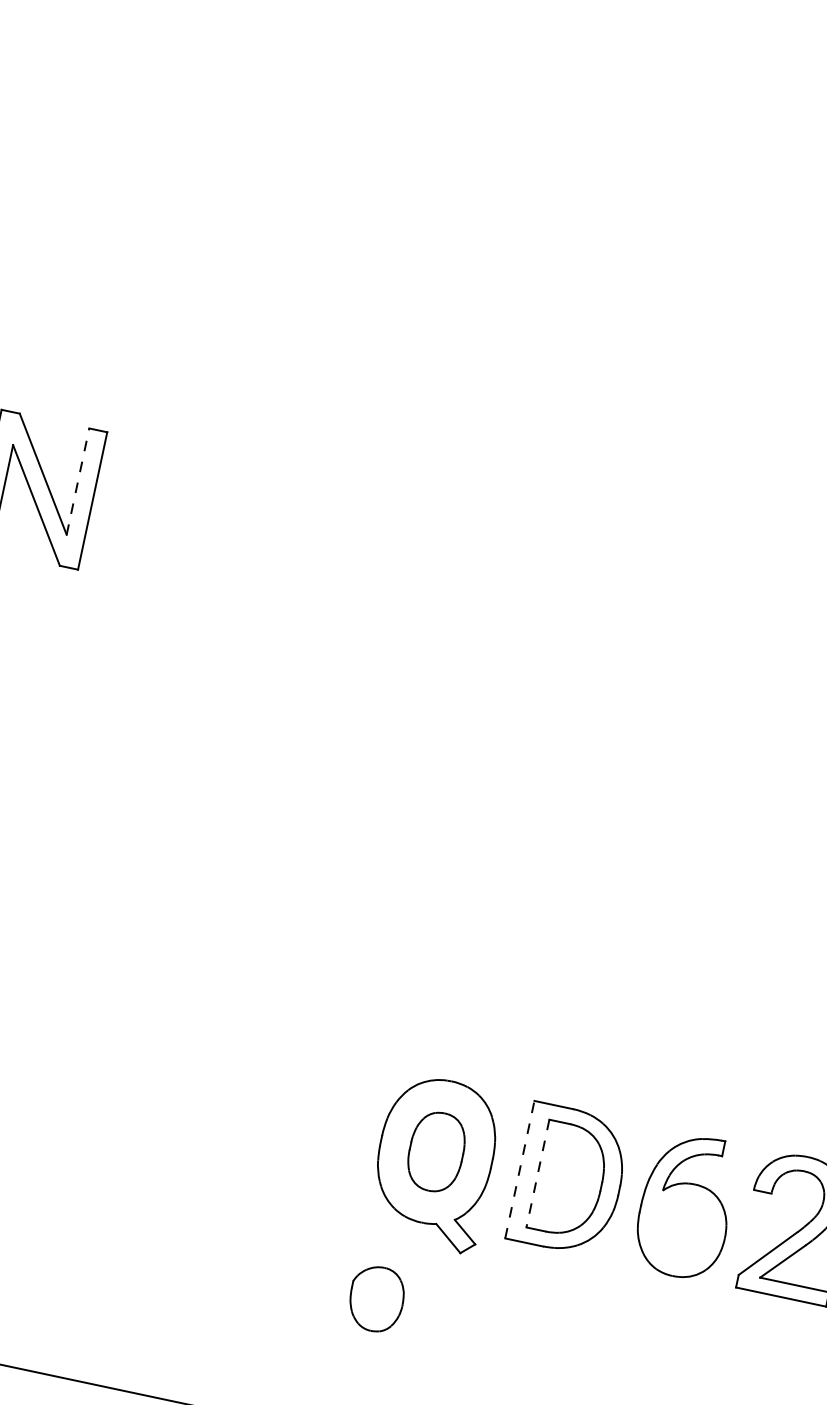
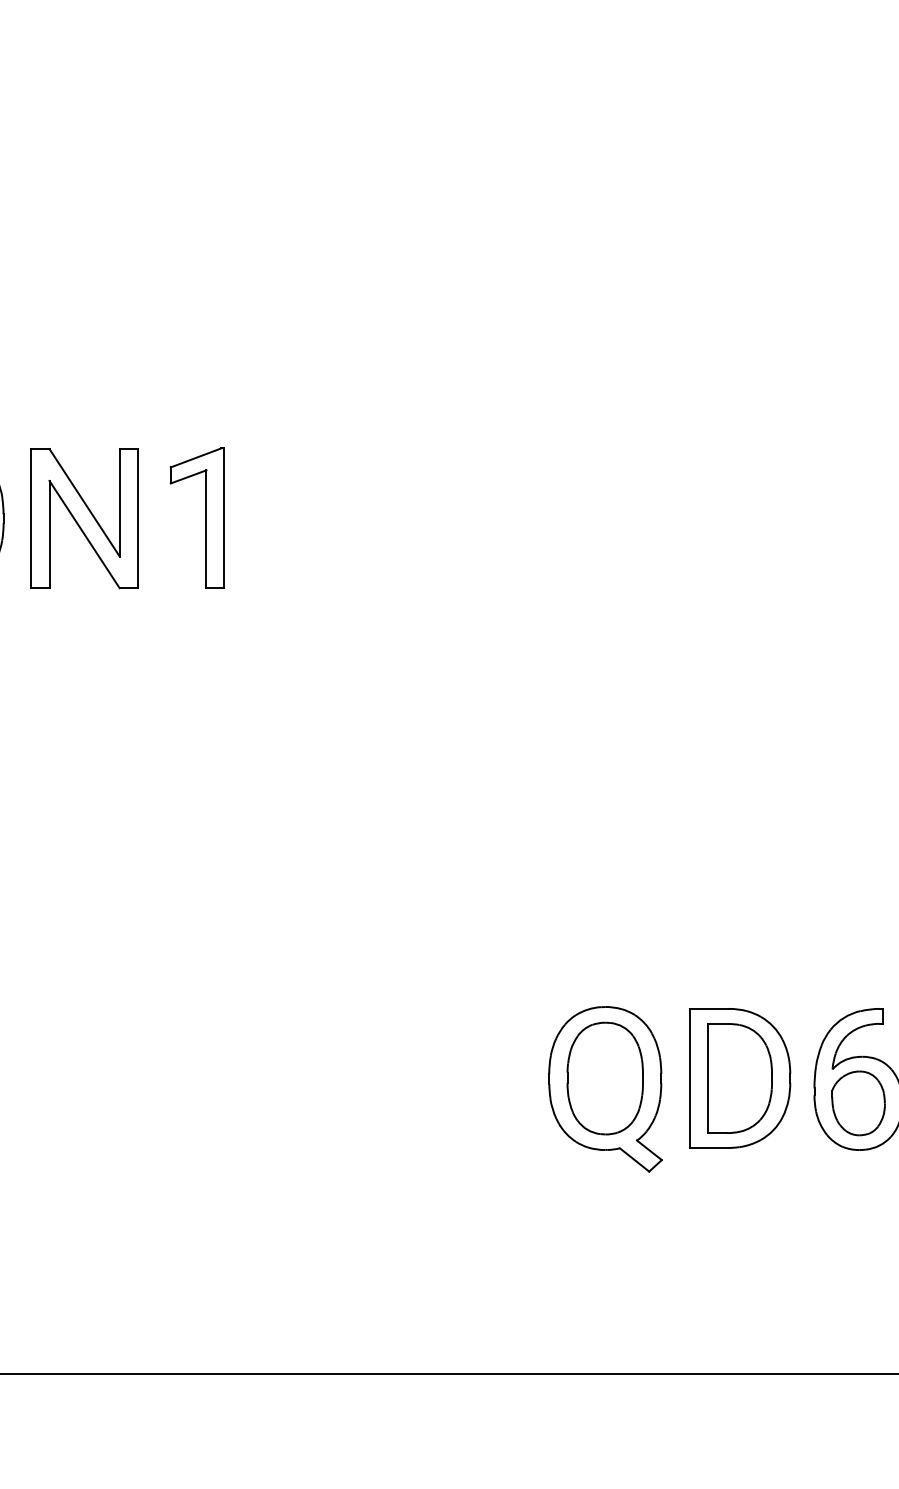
line: (77, 481) -> (119, 502), dashed -> solid
part: (159, 513) -> (205, 517), added
part: (435, 1151) -> (604, 1078), size x1.43
line: (519, 1169) -> (689, 1078), dashed -> solid
line: (537, 1173) -> (707, 1078), dashed -> solid
part: (376, 1299) -> (858, 1103), moved

